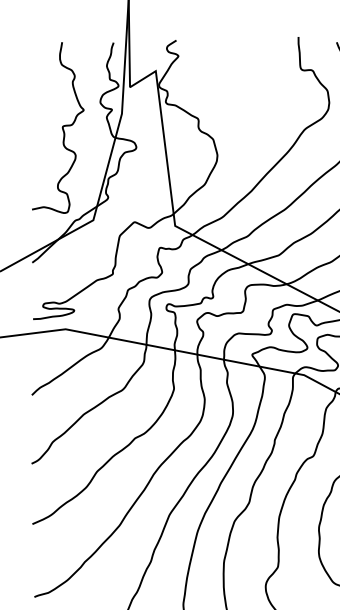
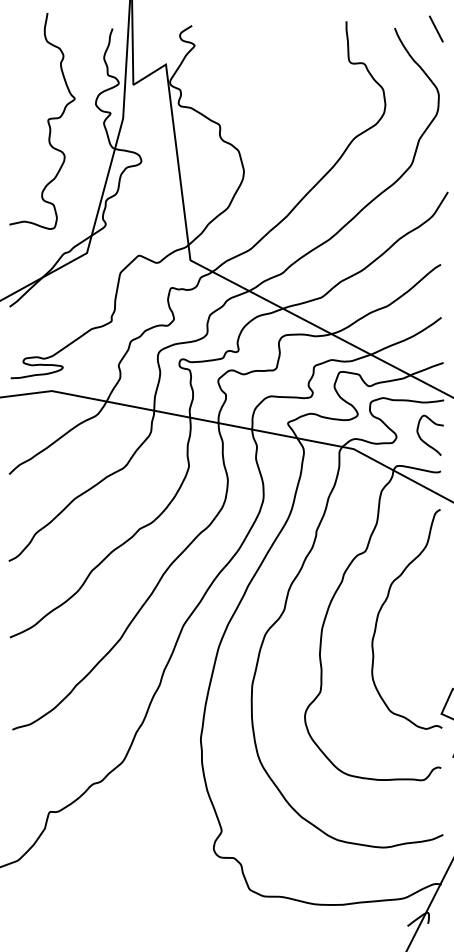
curve: (62, 128) -> (47, 121), moved

